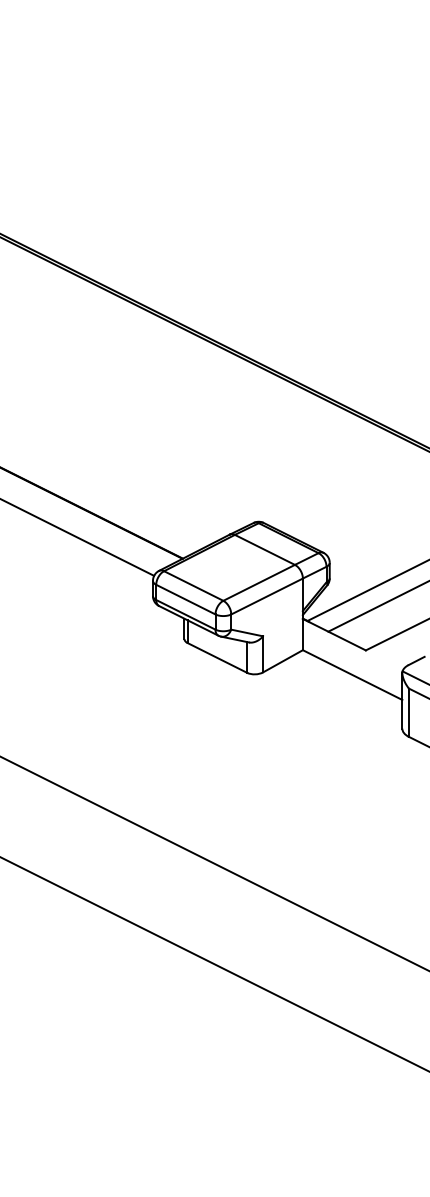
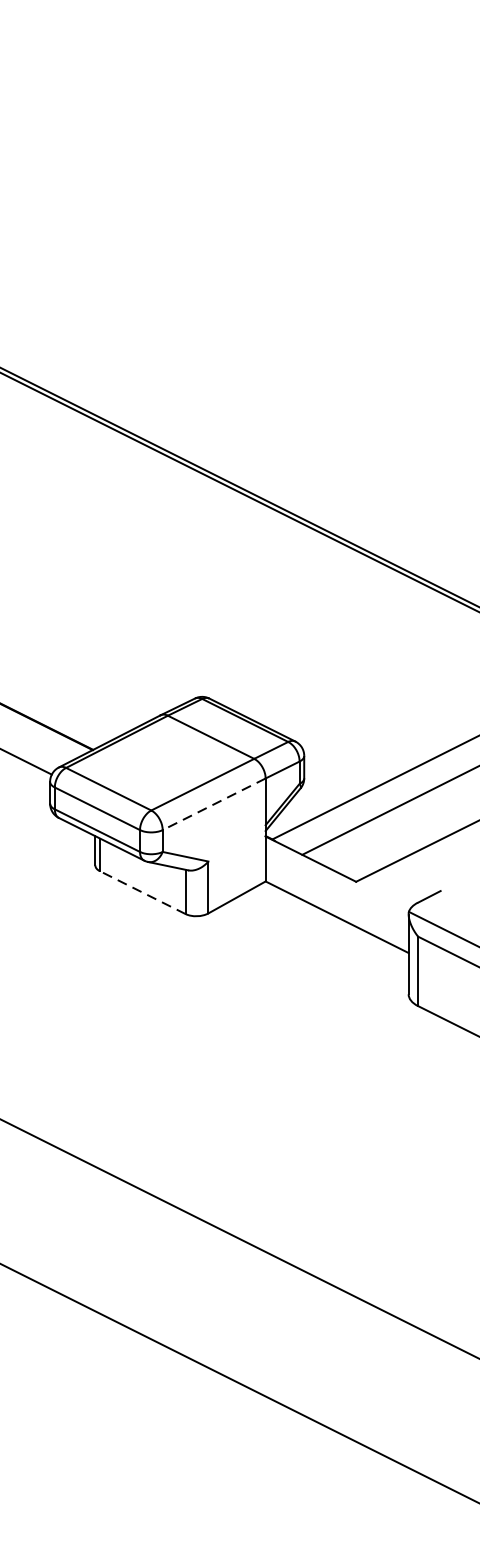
line: (266, 596) -> (213, 804), solid -> dashed
line: (217, 657) -> (142, 891), solid -> dashed

